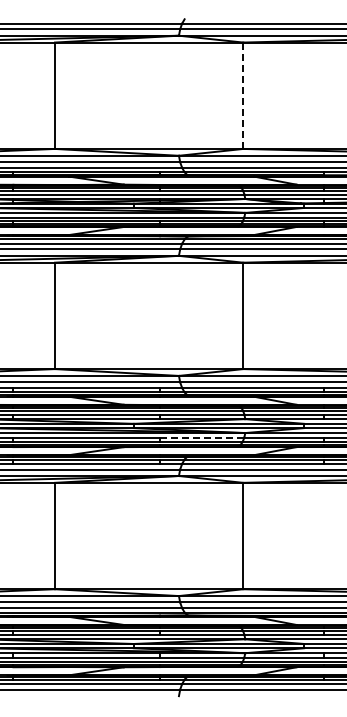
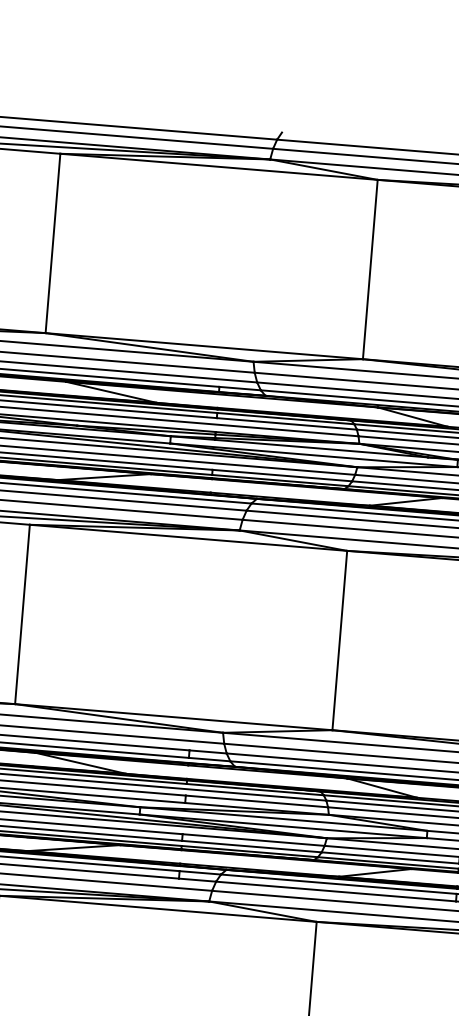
line: (243, 95) -> (370, 269), dashed -> solid
line: (202, 437) -> (254, 839), dashed -> solid

